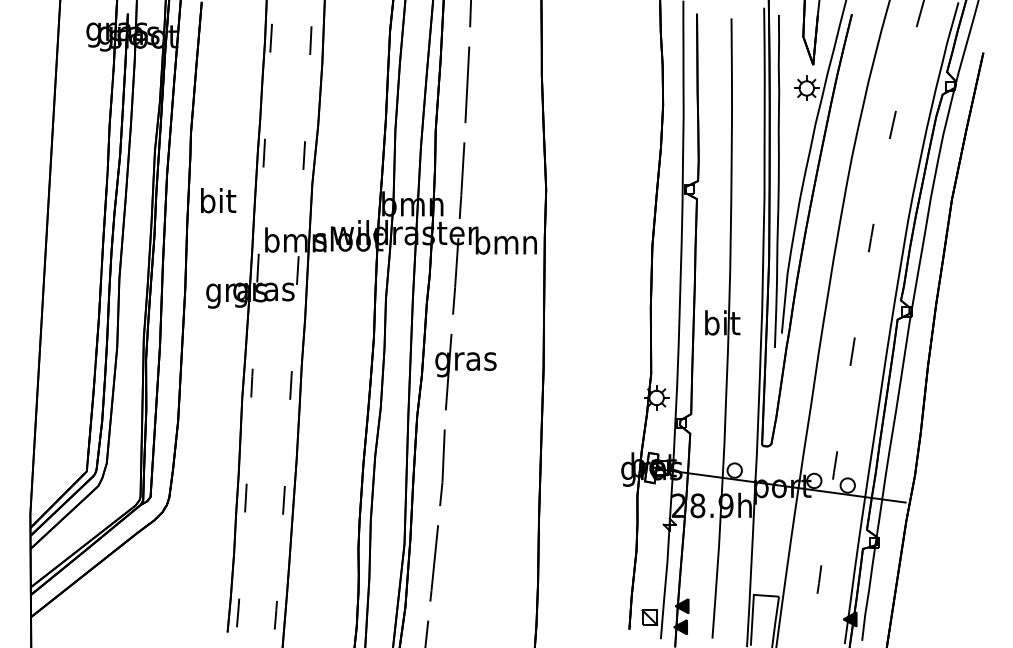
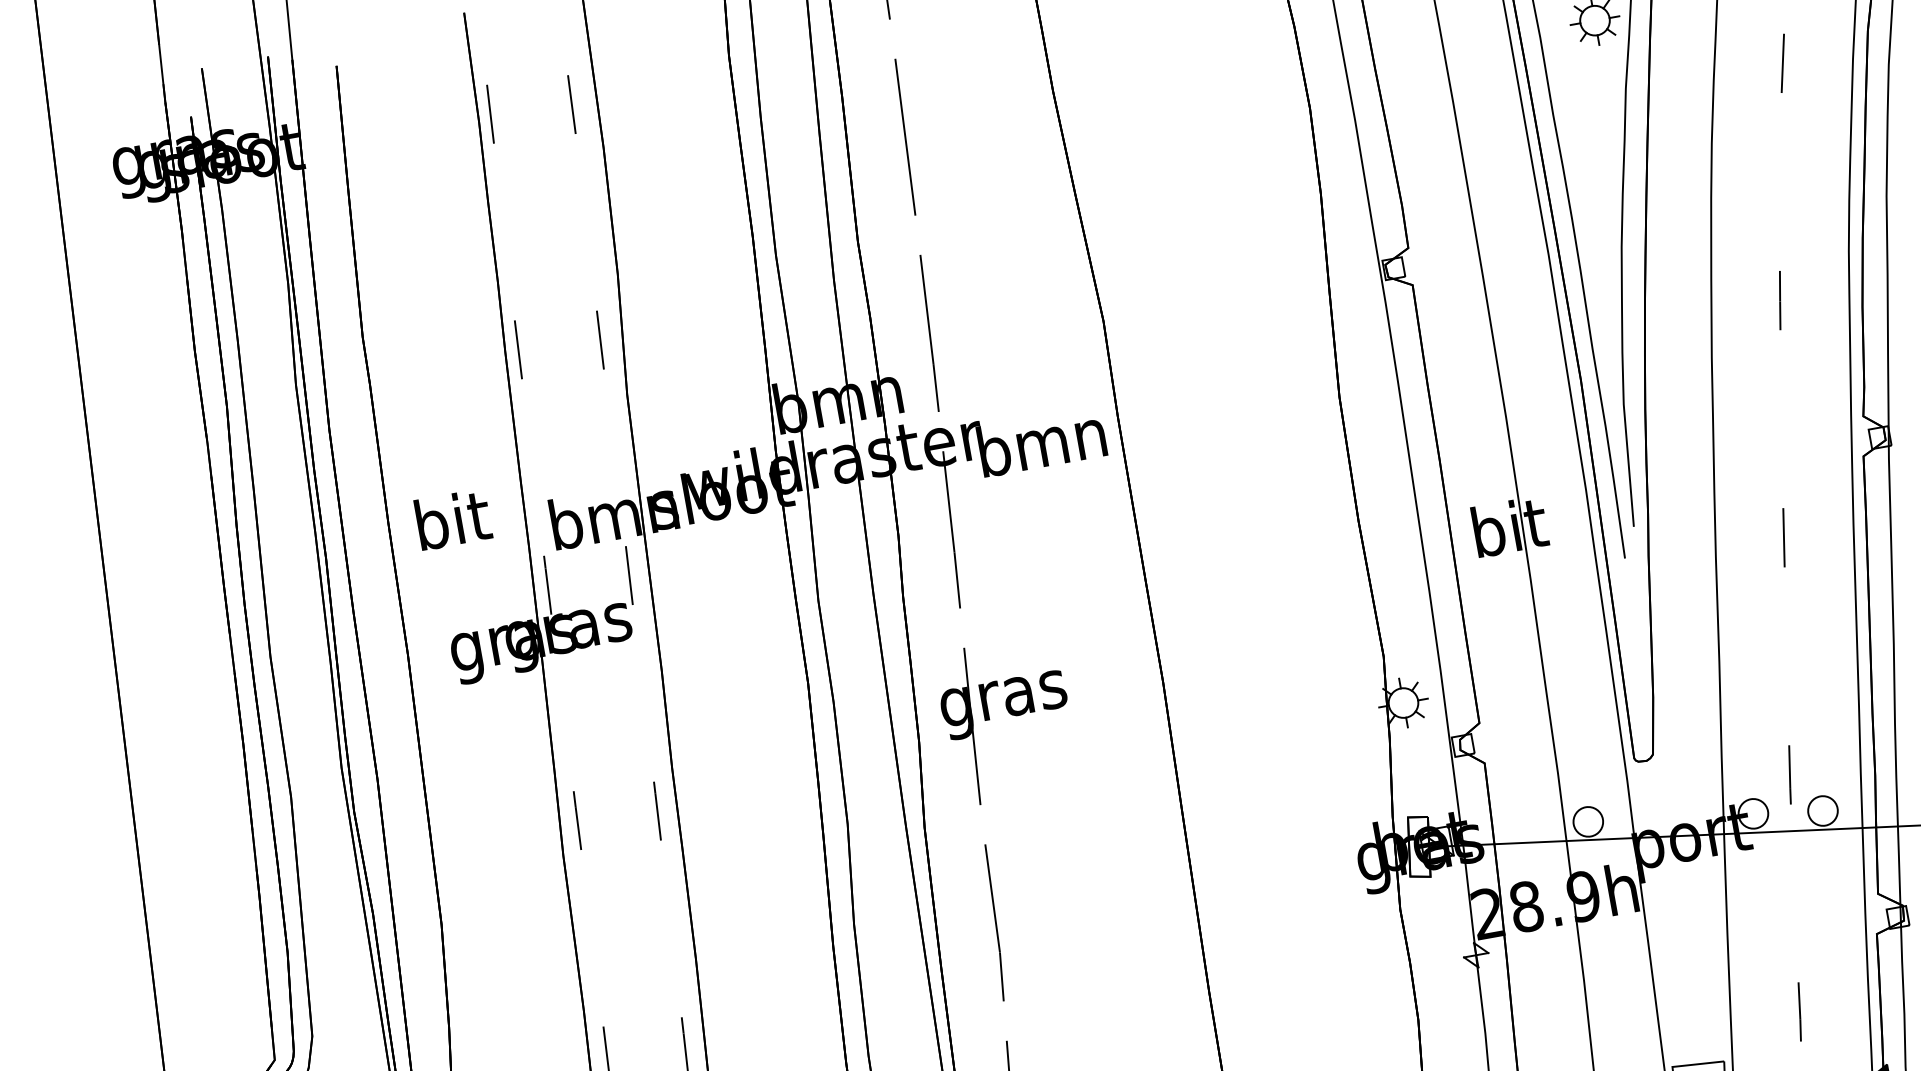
text: (218, 200) -> (453, 519), moved

